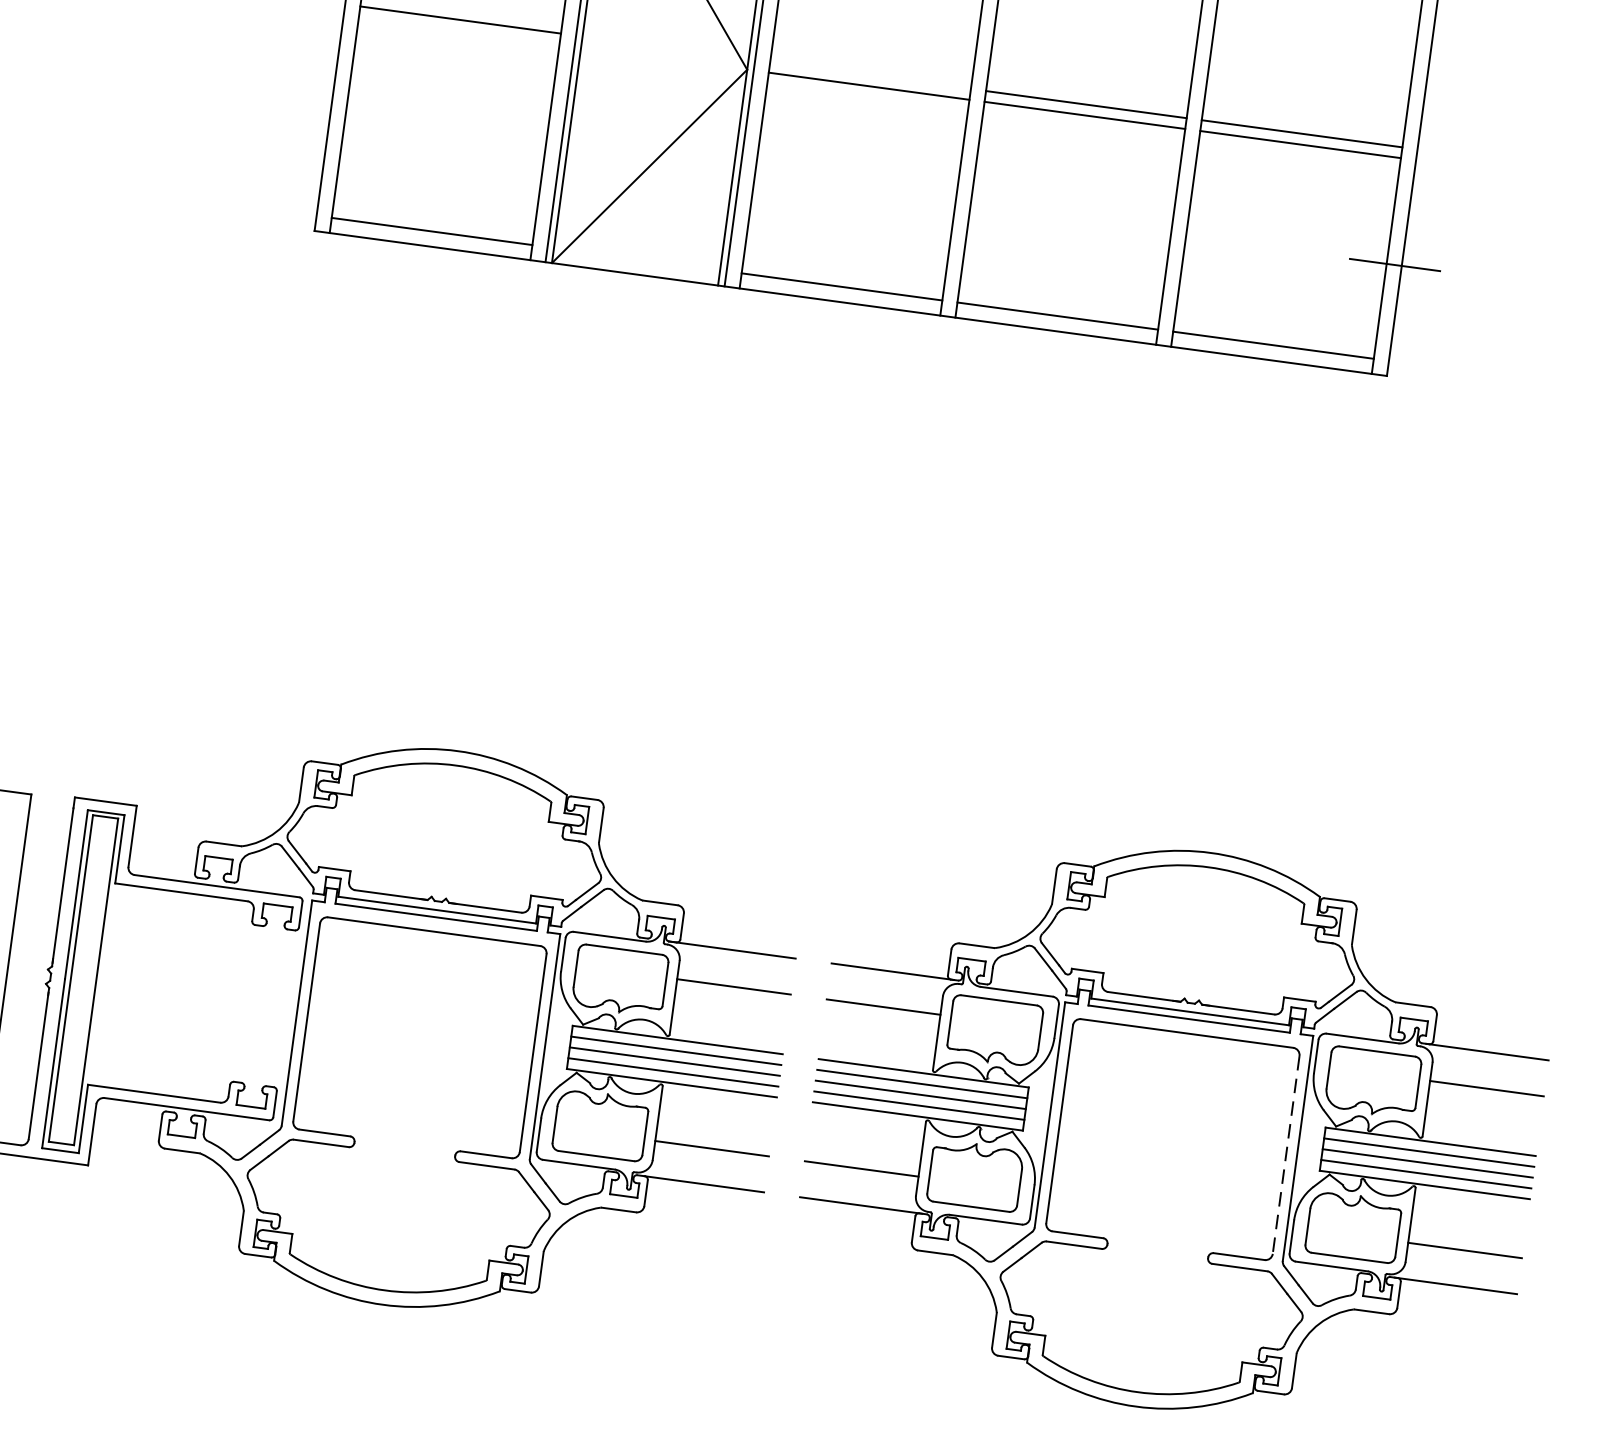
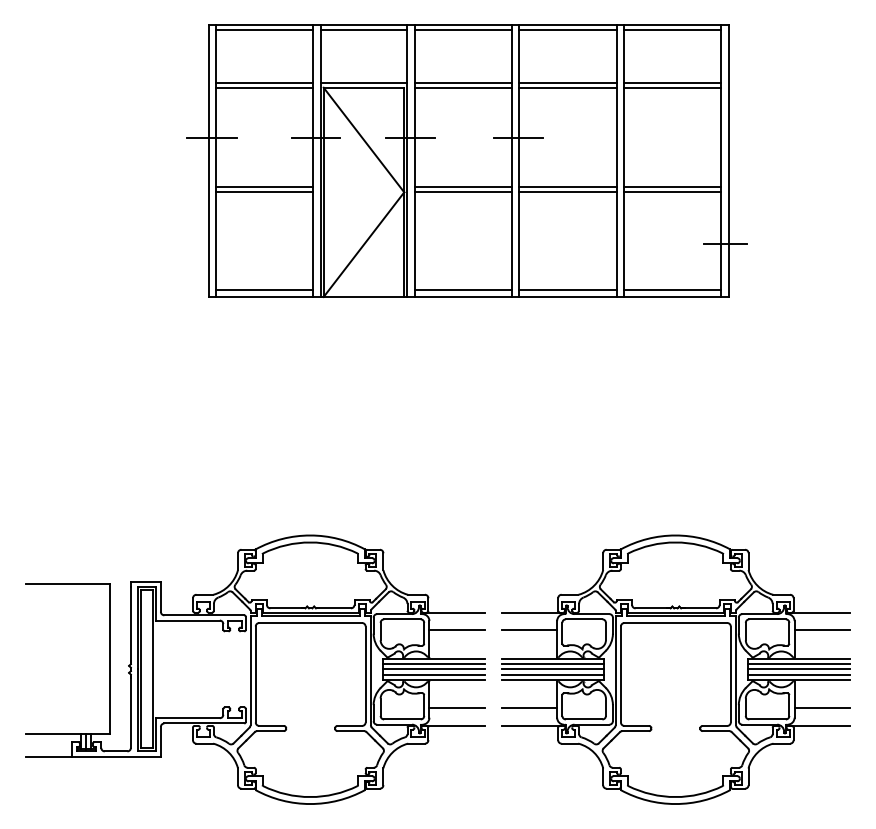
line: (459, 31) -> (264, 192), added
line: (870, 76) -> (463, 187), added
line: (1285, 1154) -> (730, 674), dashed -> solid

